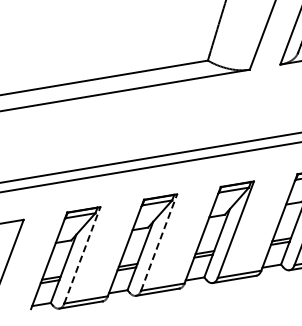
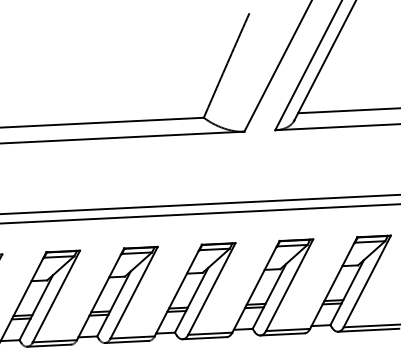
line: (159, 242) -> (134, 292), dashed -> solid
line: (82, 255) -> (56, 296), dashed -> solid

